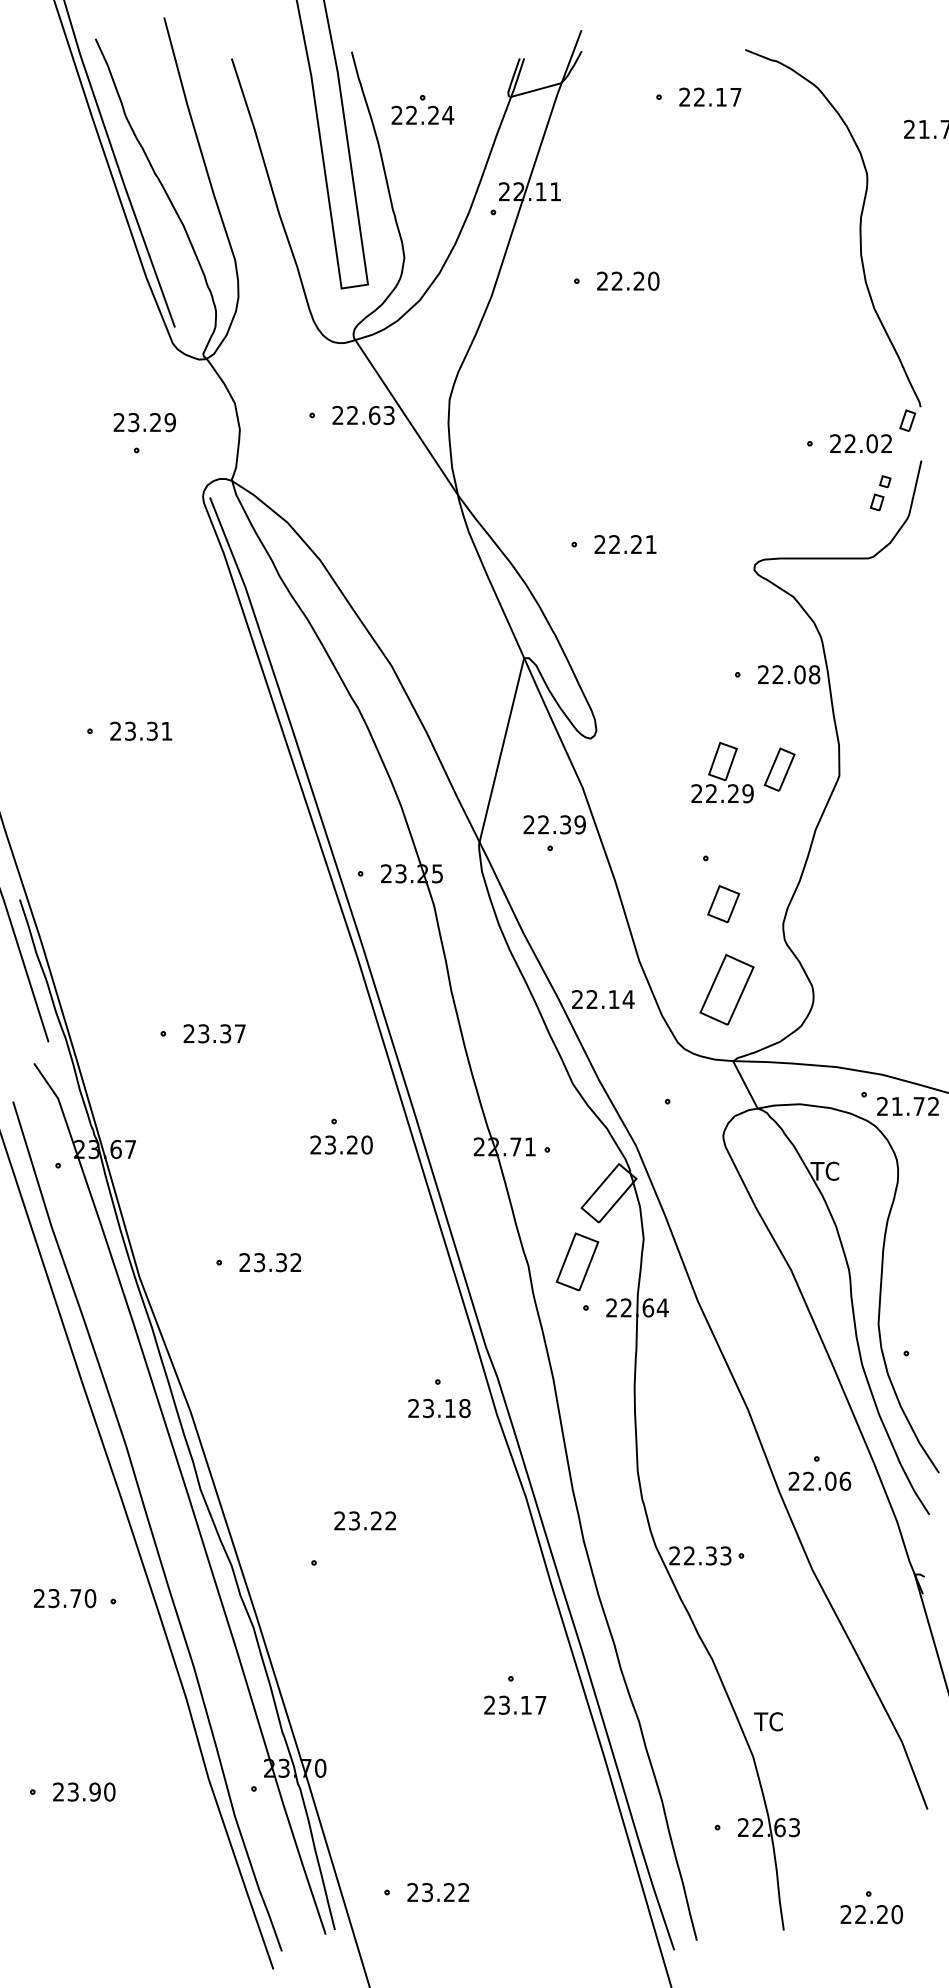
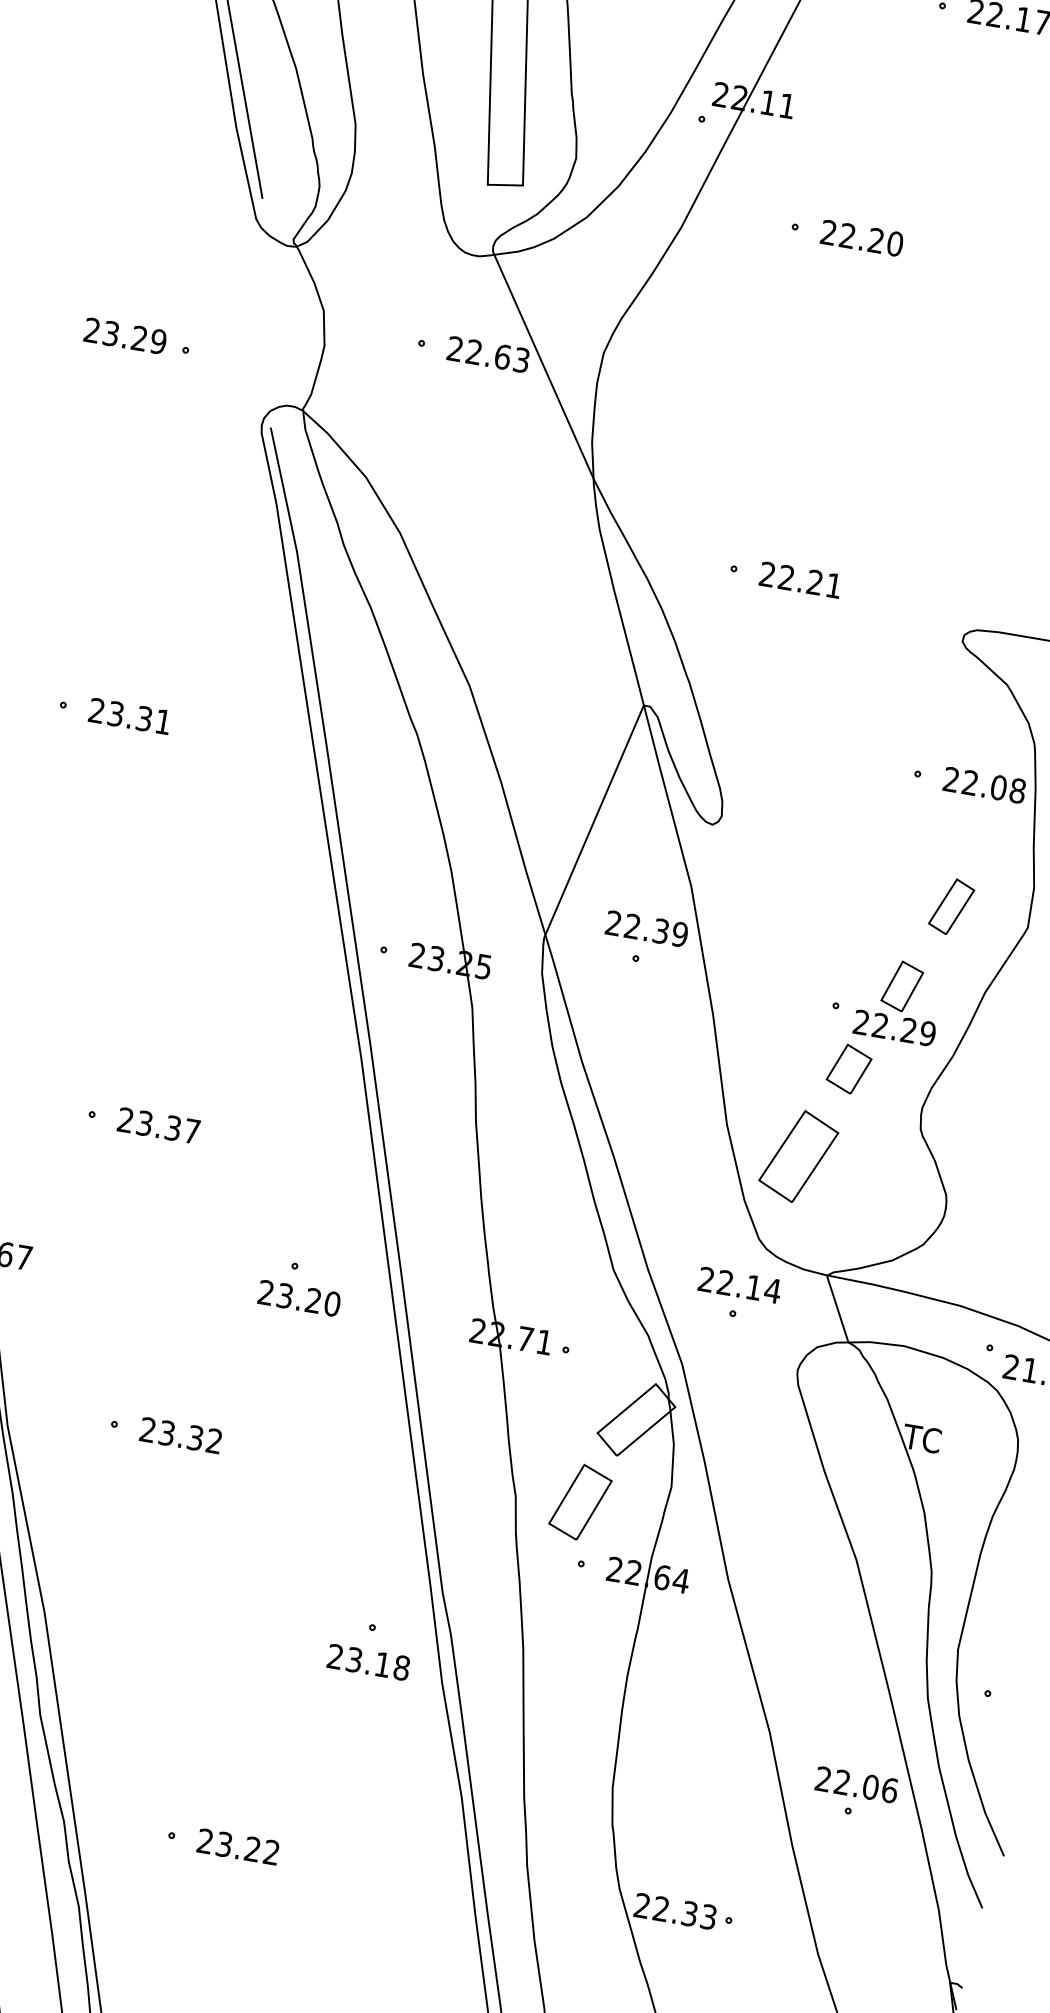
text: (144, 422) -> (125, 336), moved
part: (722, 772) -> (899, 1000), moved
part: (726, 989) -> (798, 1155), moved
text: (603, 999) -> (740, 1285), moved
text: (819, 1480) -> (856, 1783), moved
text: (364, 1520) -> (237, 1846), moved

